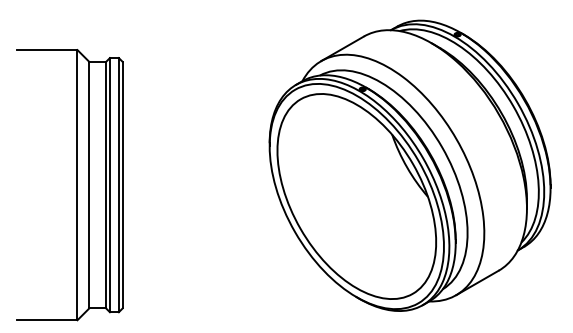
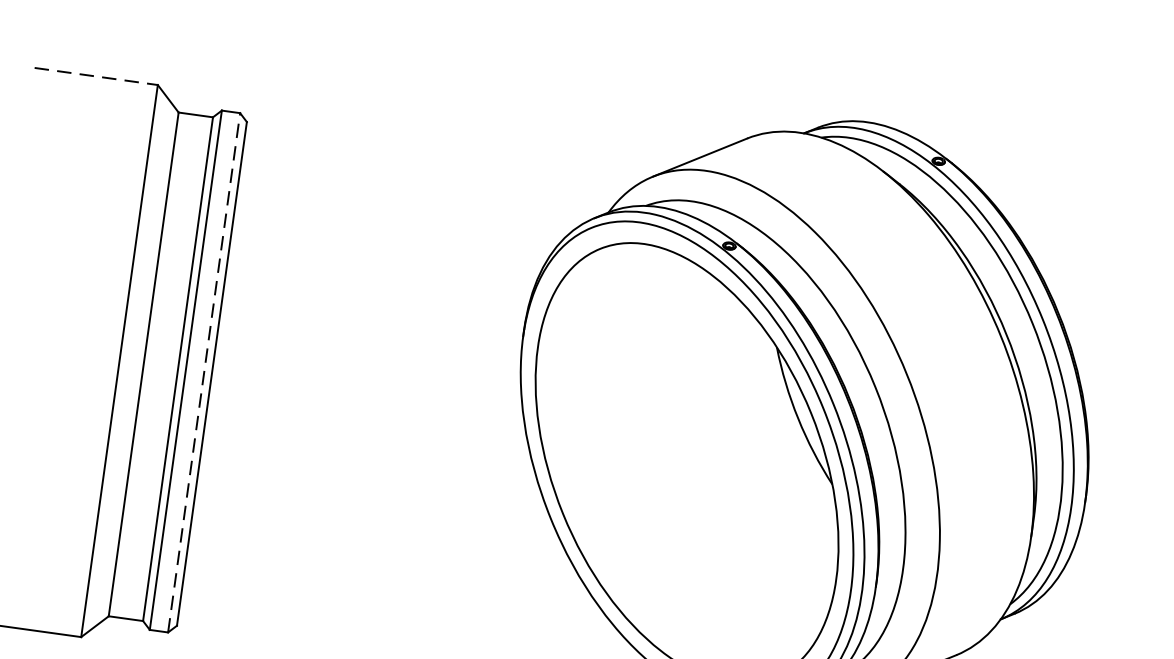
line: (47, 50) -> (96, 77), solid -> dashed
line: (118, 184) -> (203, 371), solid -> dashed

